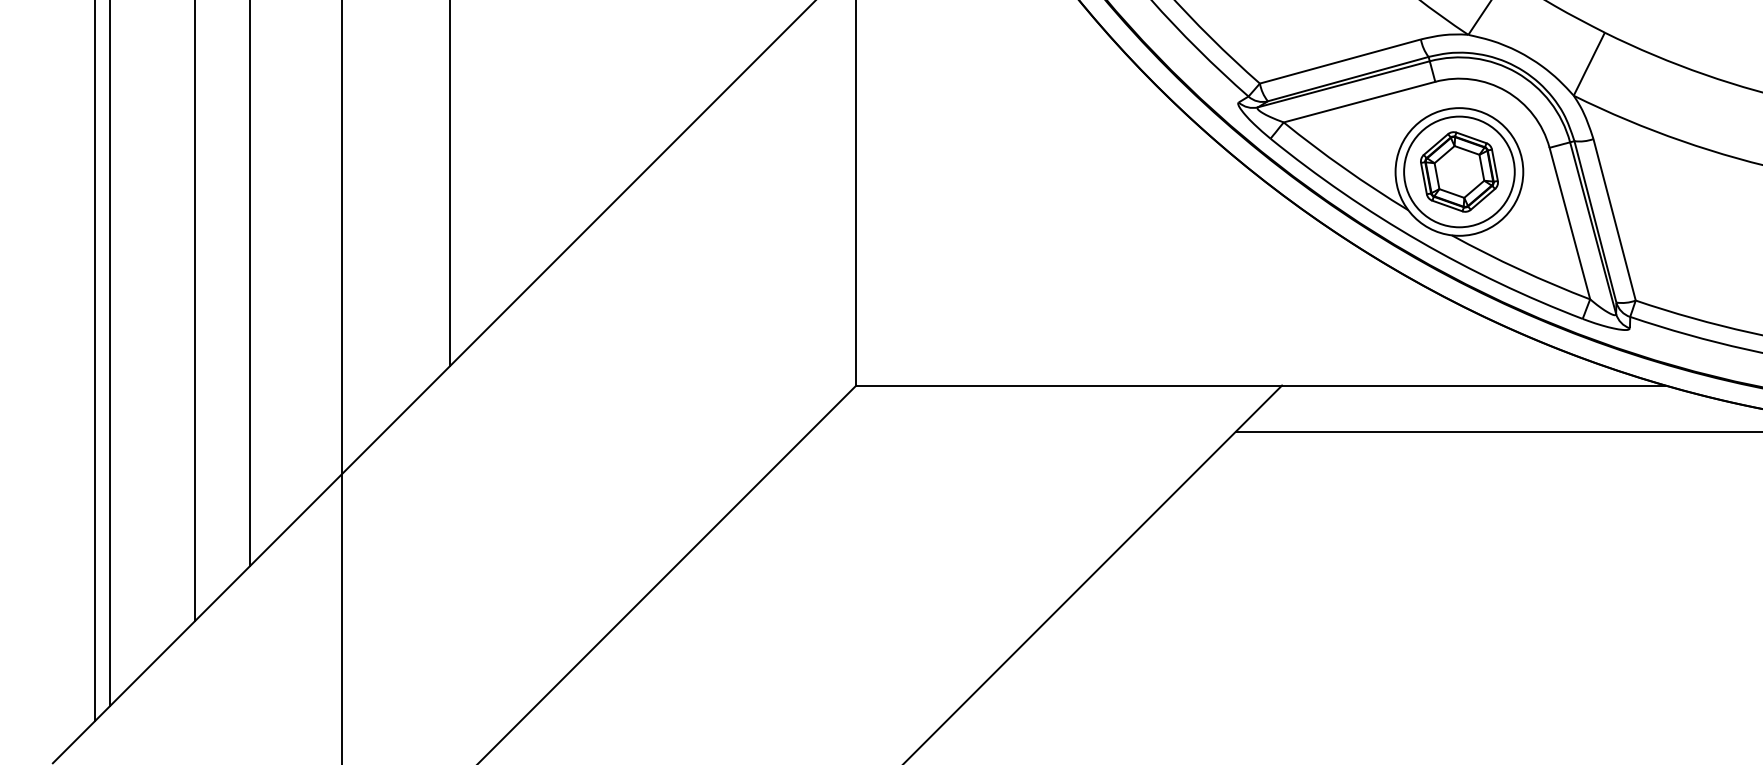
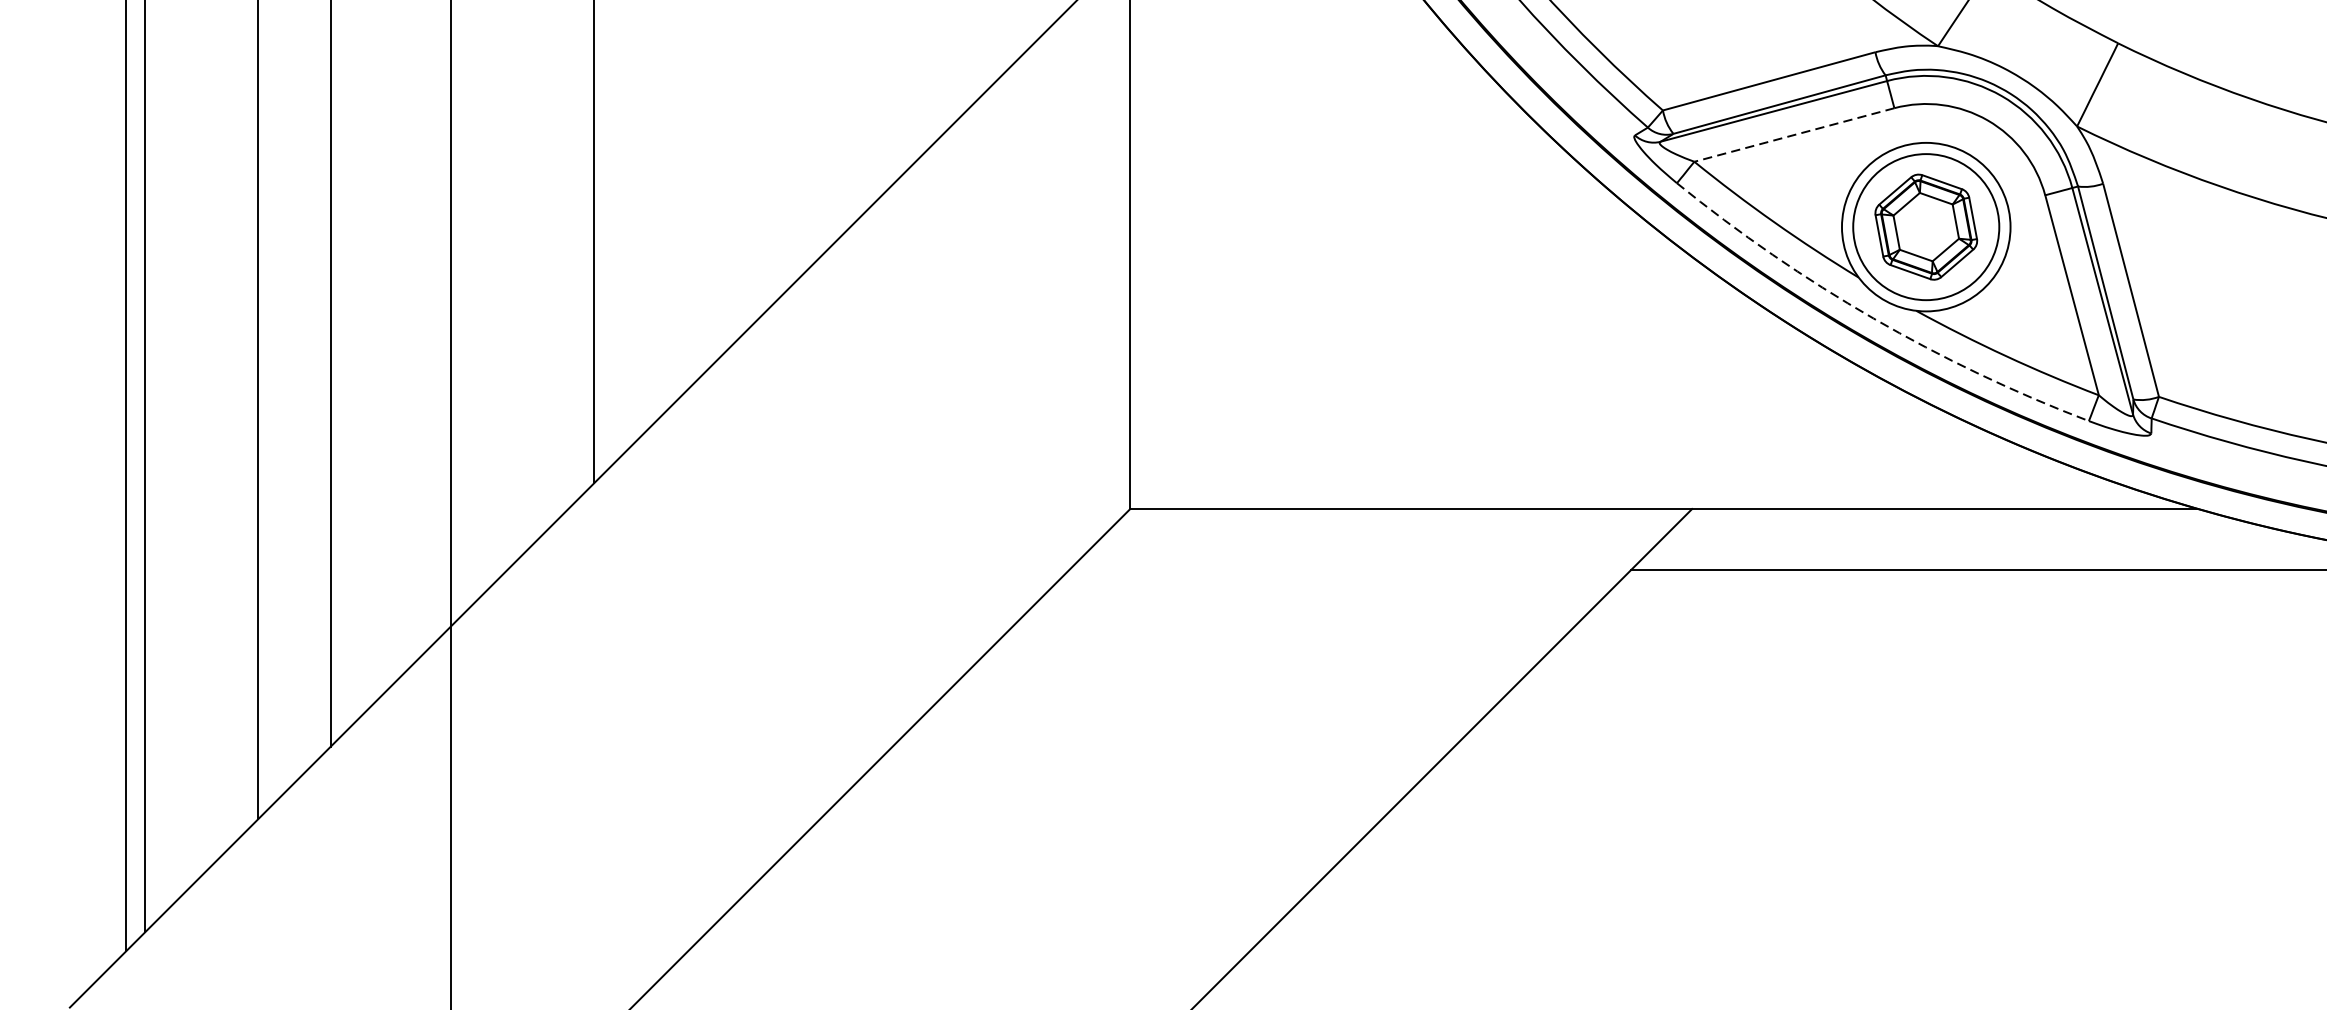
line: (1359, 102) -> (1794, 135), solid -> dashed
arc: (1419, 241) -> (1873, 318), solid -> dashed

